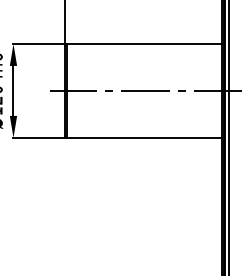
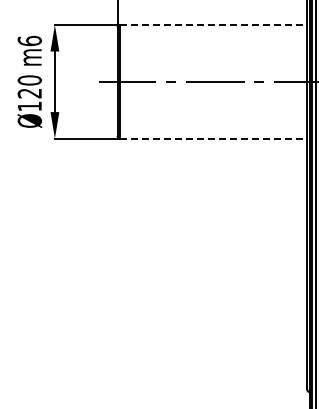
line: (144, 44) -> (213, 25), solid -> dashed
line: (144, 137) -> (213, 138), solid -> dashed

